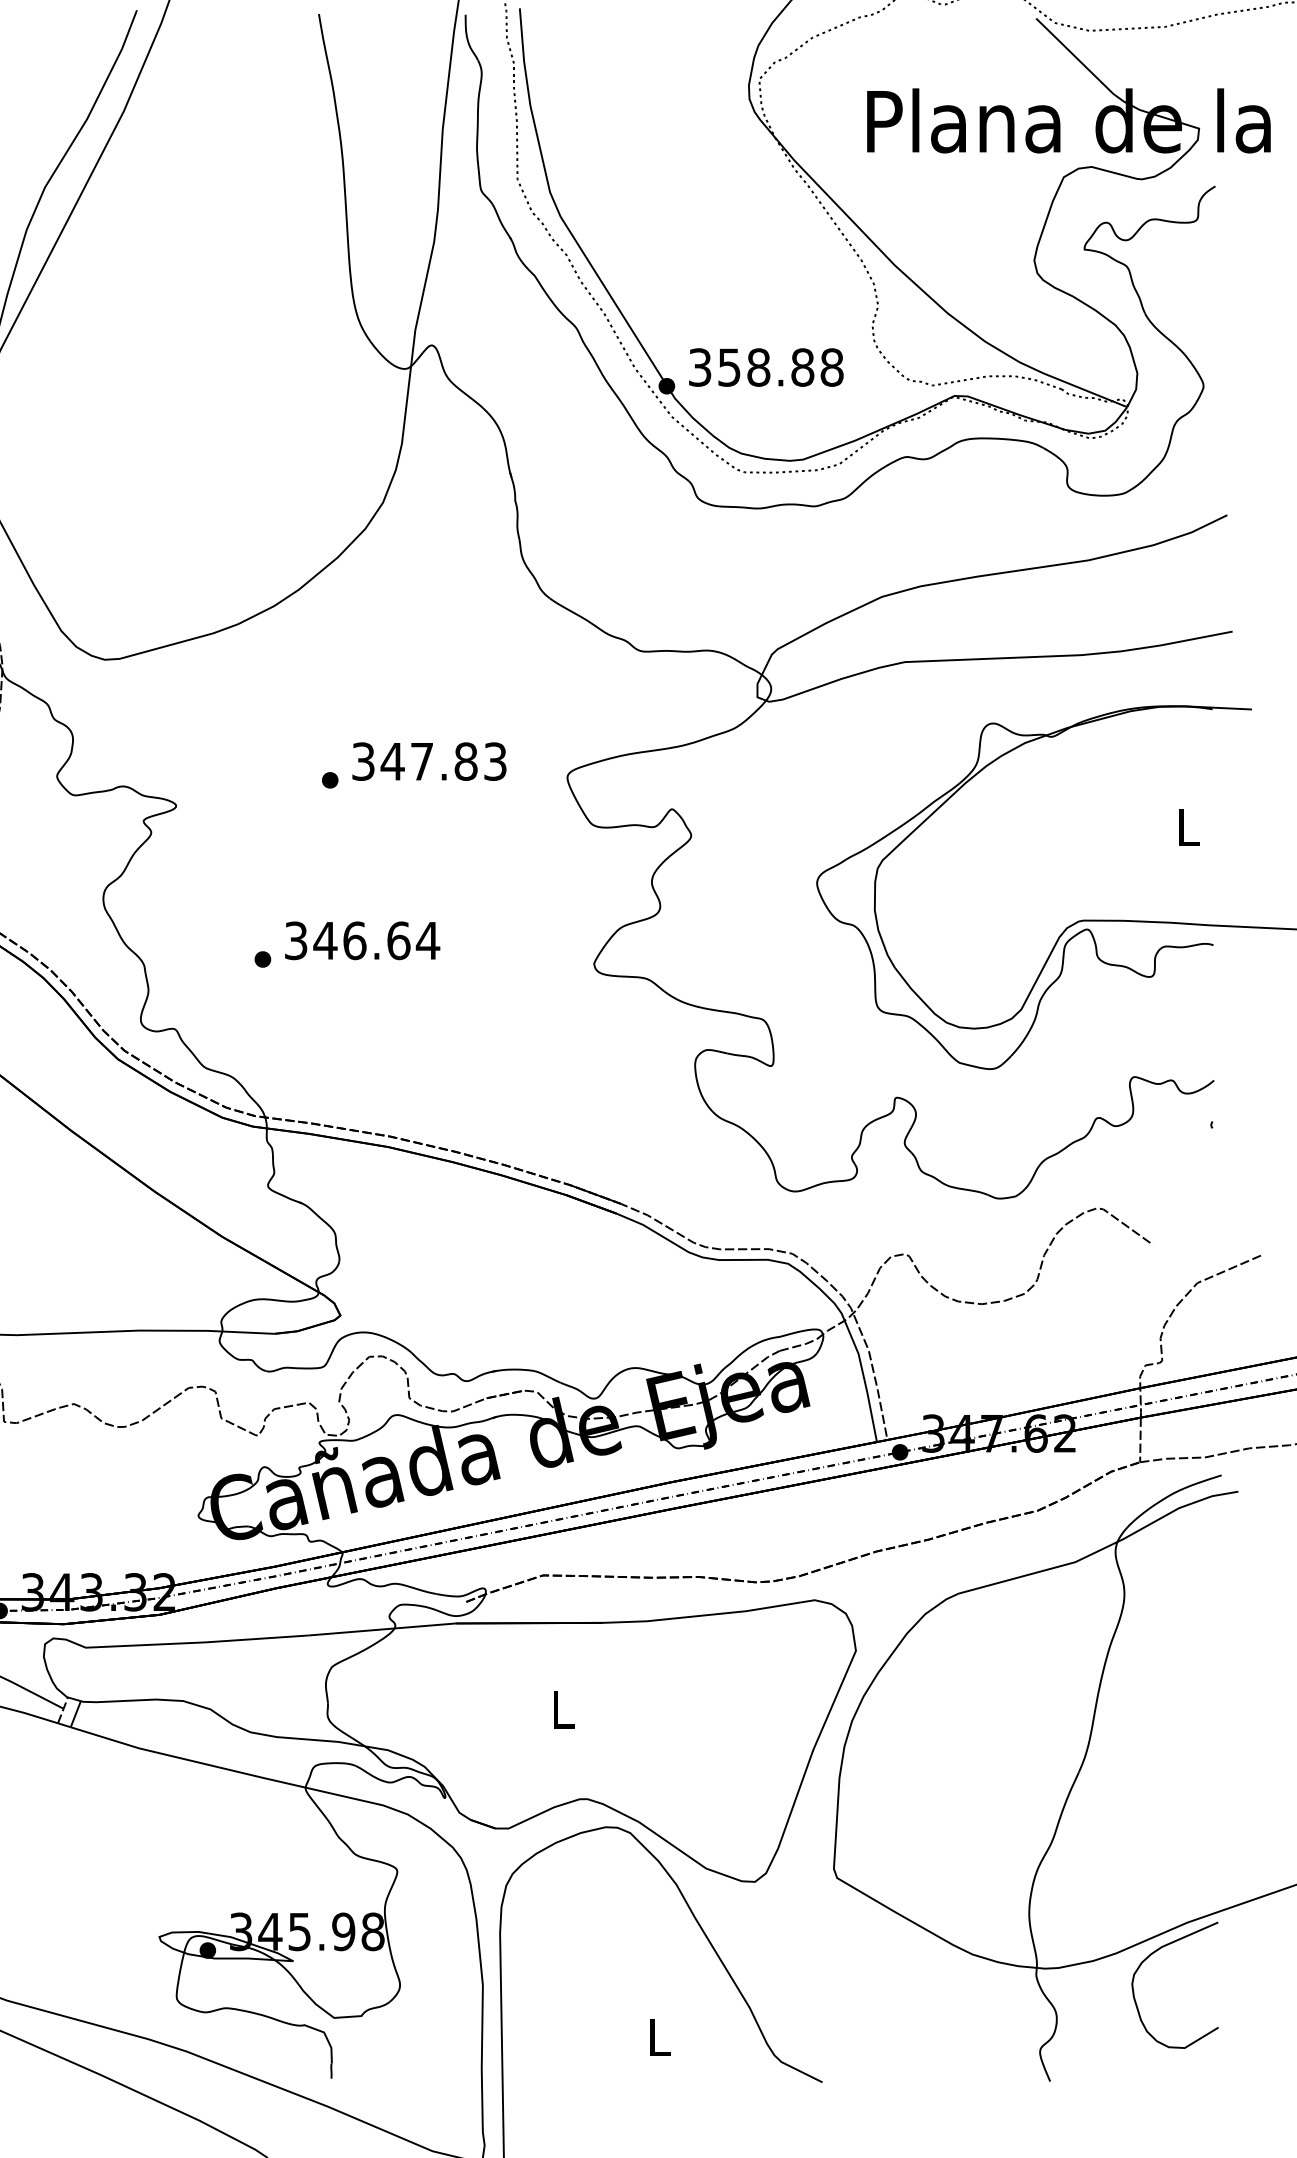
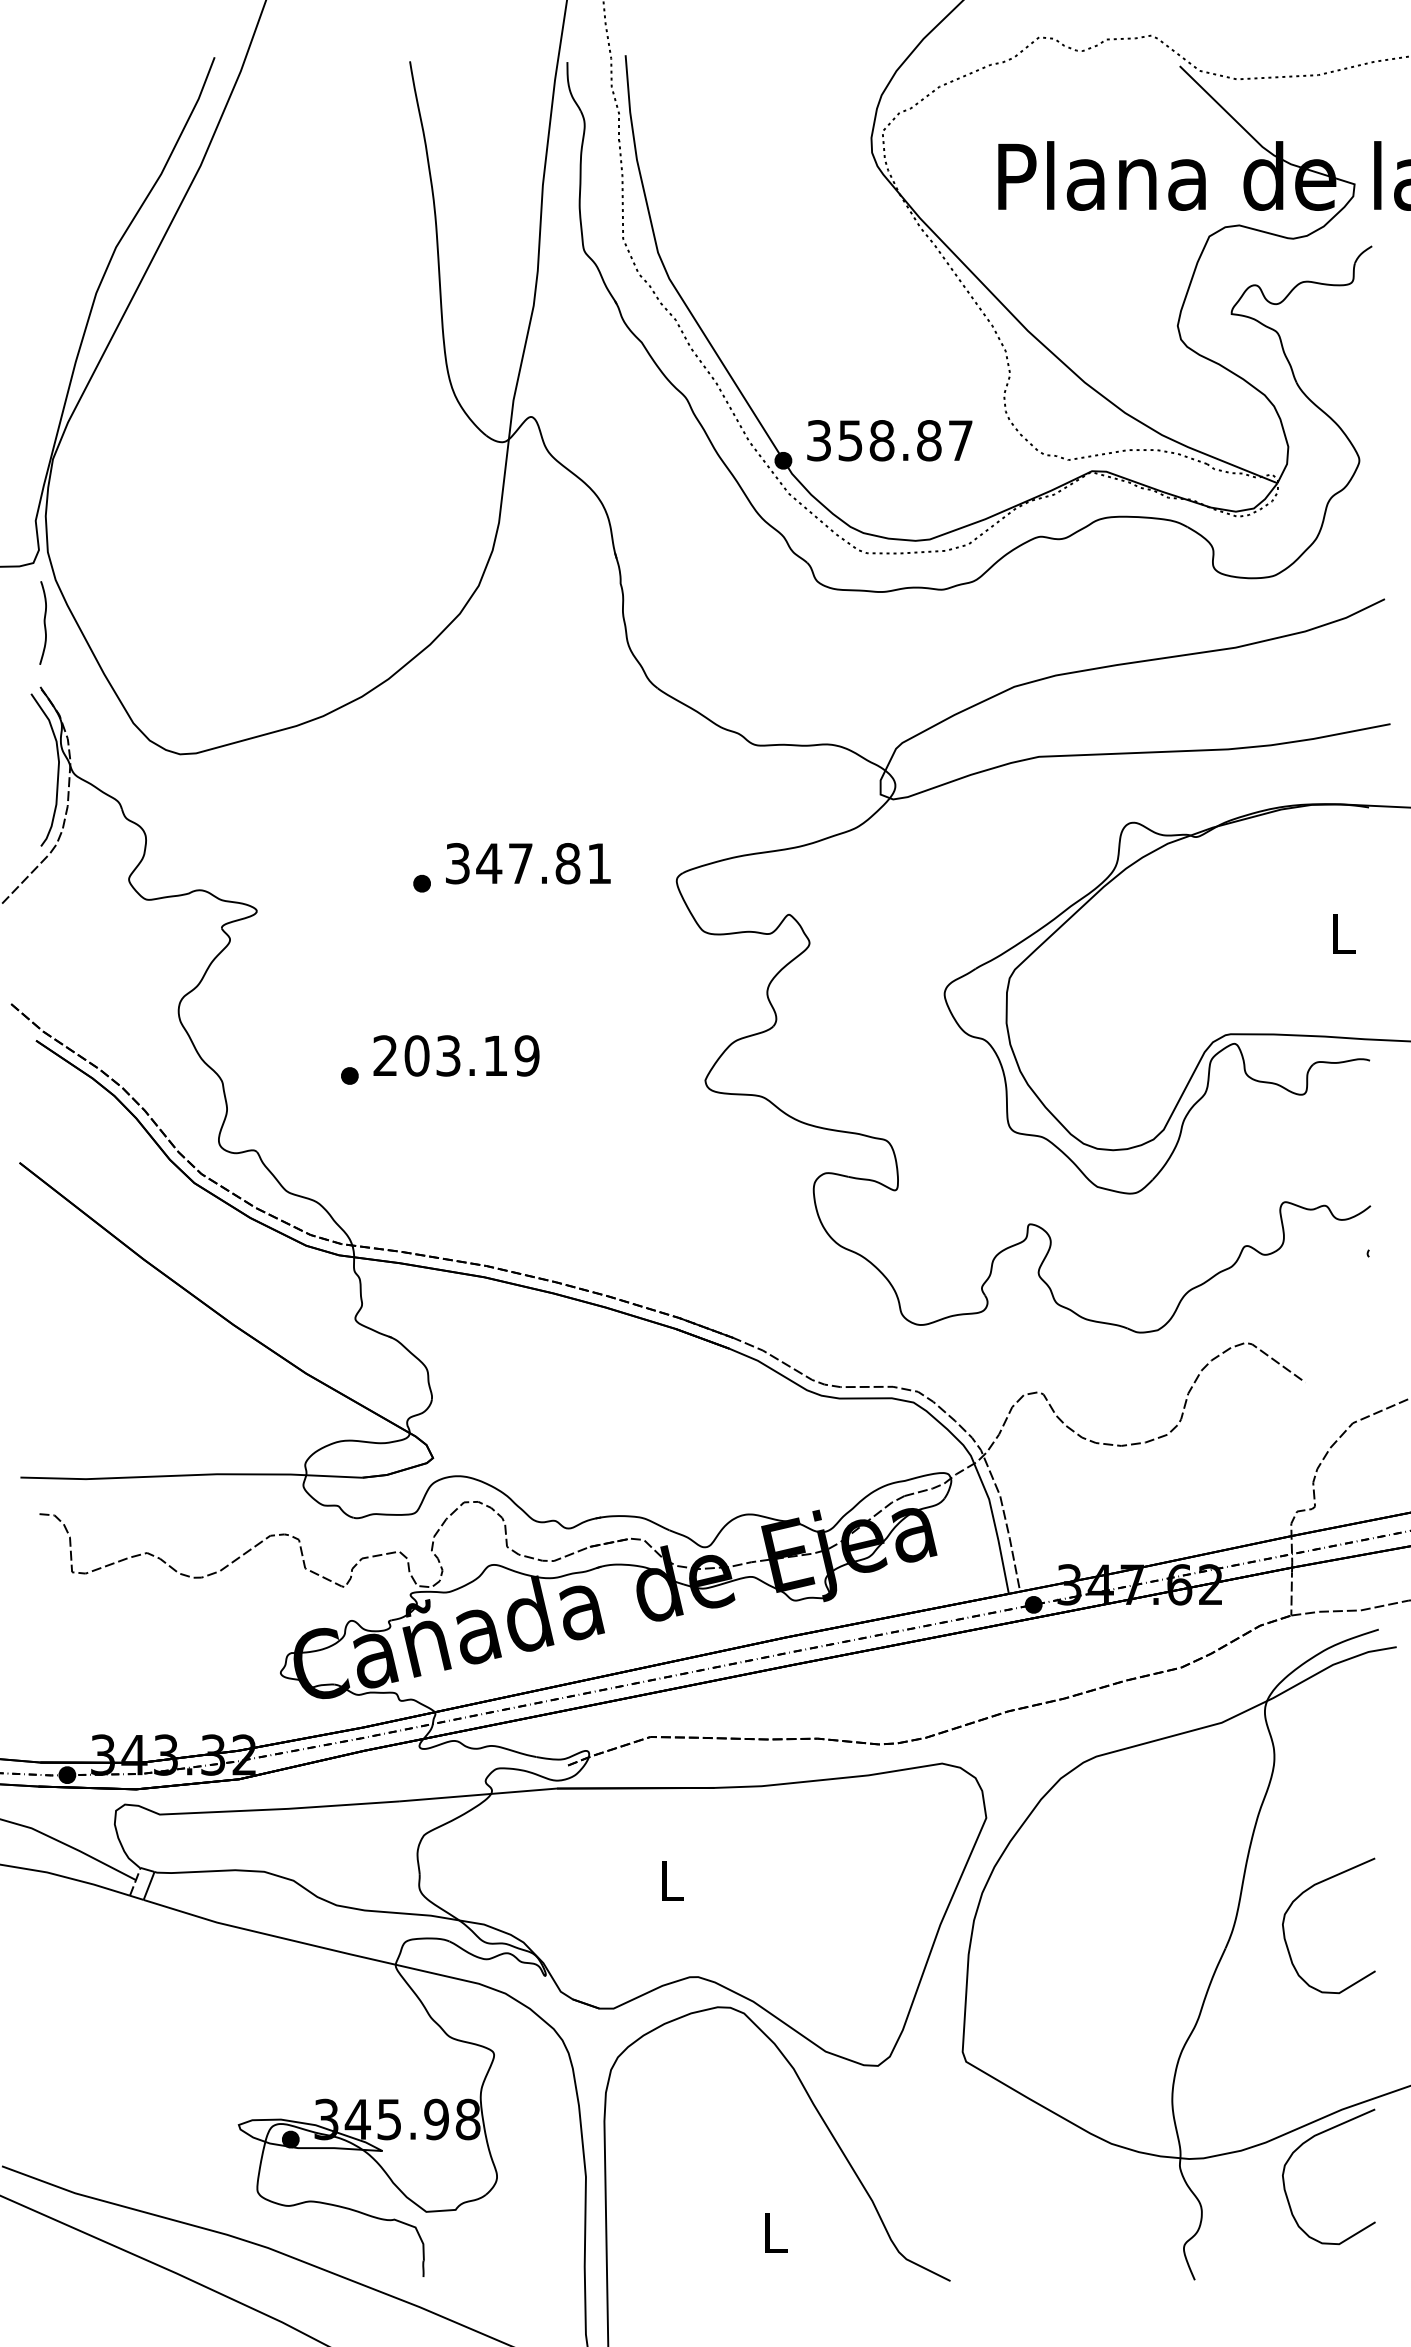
text: (831, 367) -> (960, 440), 358.88 -> 358.87
text: (495, 761) -> (599, 863), 347.83 -> 347.81
text: (362, 940) -> (456, 1055), 346.64 -> 203.19
curve: (1153, 1720) -> (1305, 1892), added

